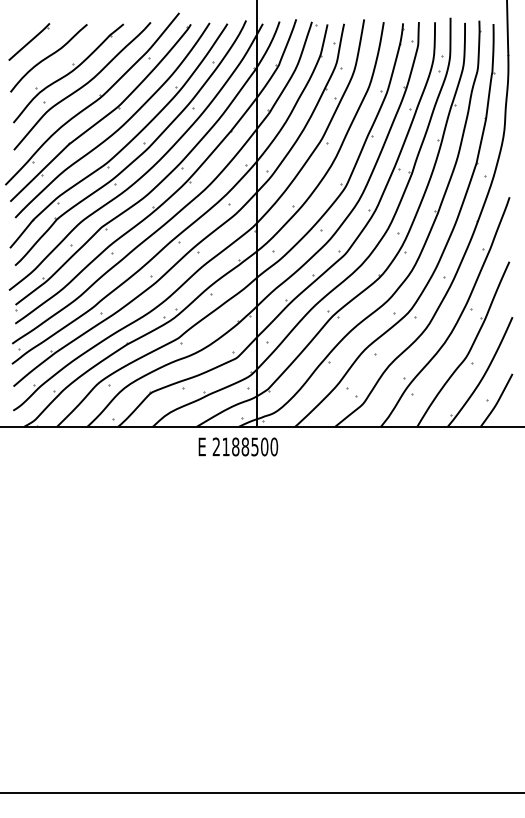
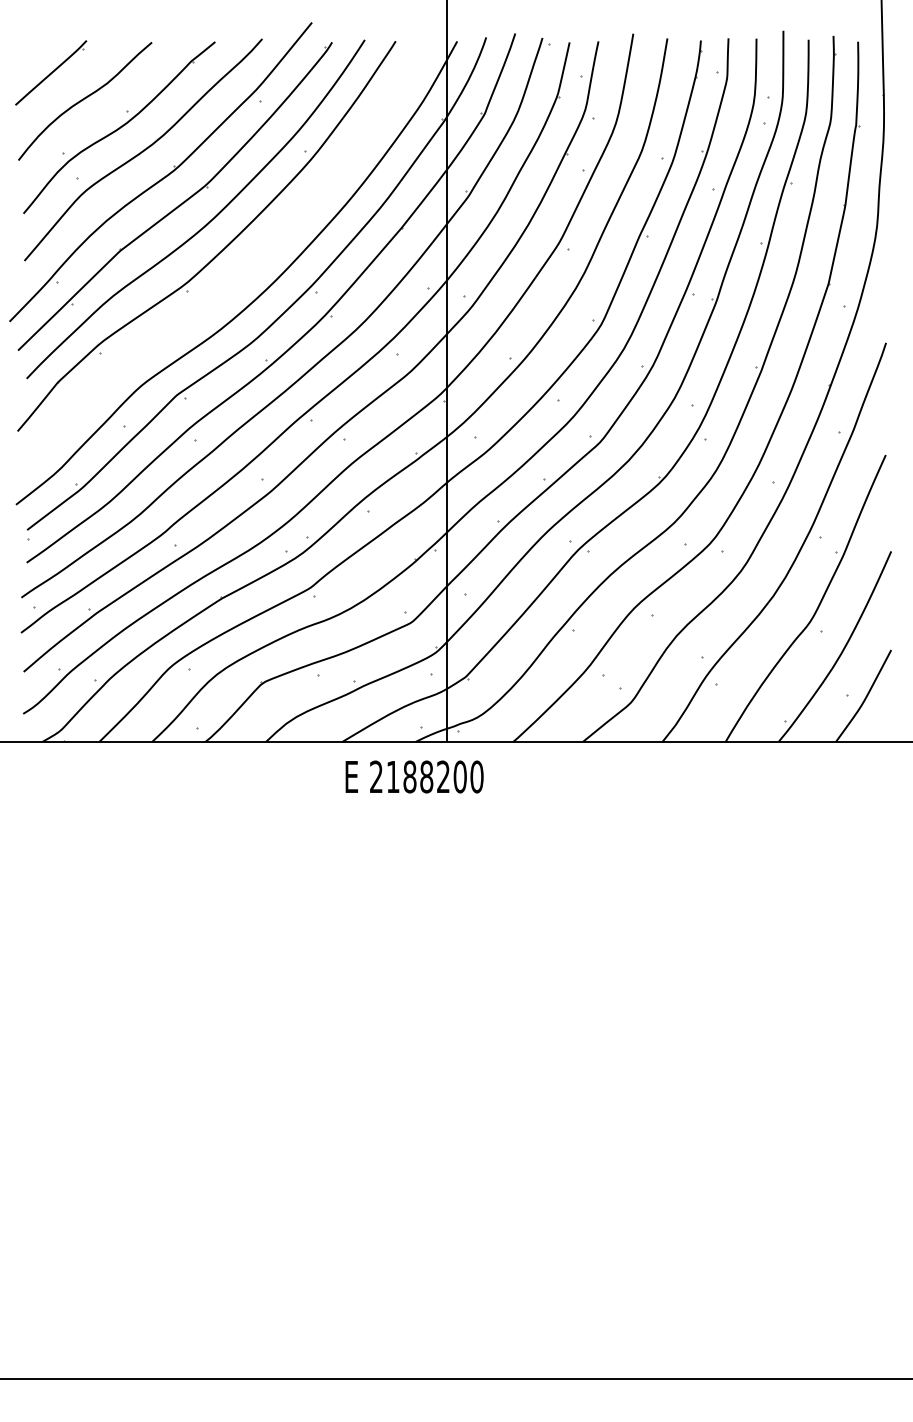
part: (143, 143) -> (249, 249), removed
text: (254, 446) -> (442, 776), 2188500 -> 2188200

